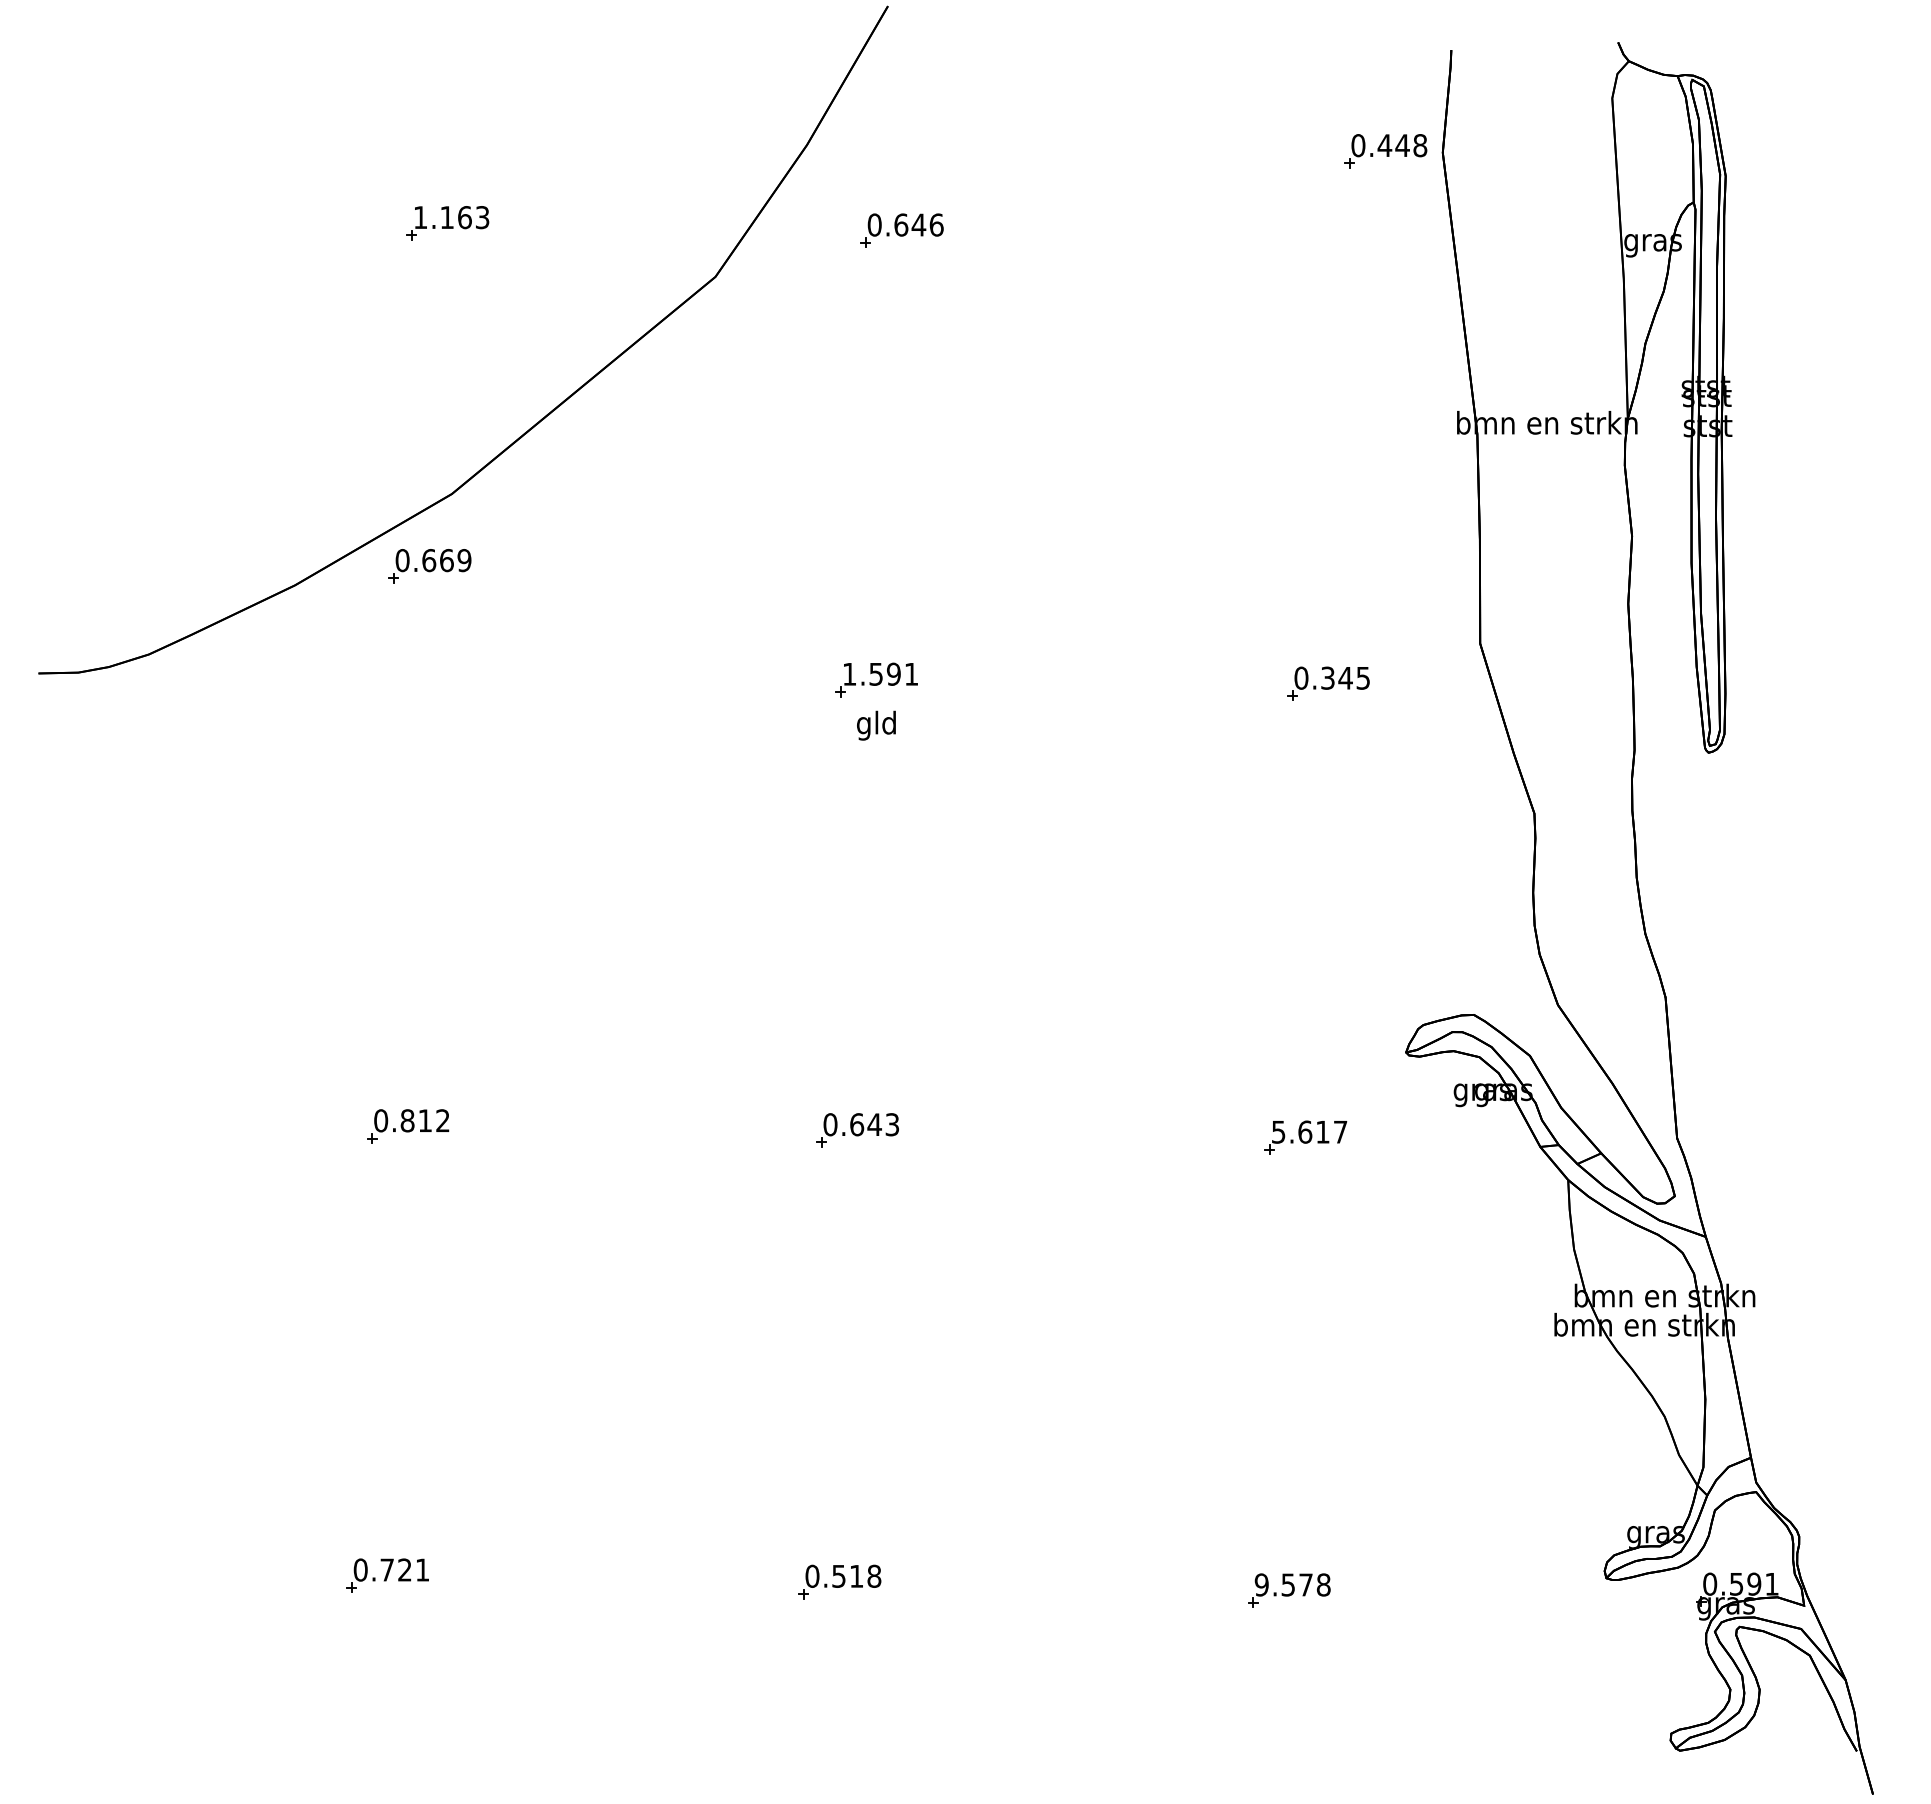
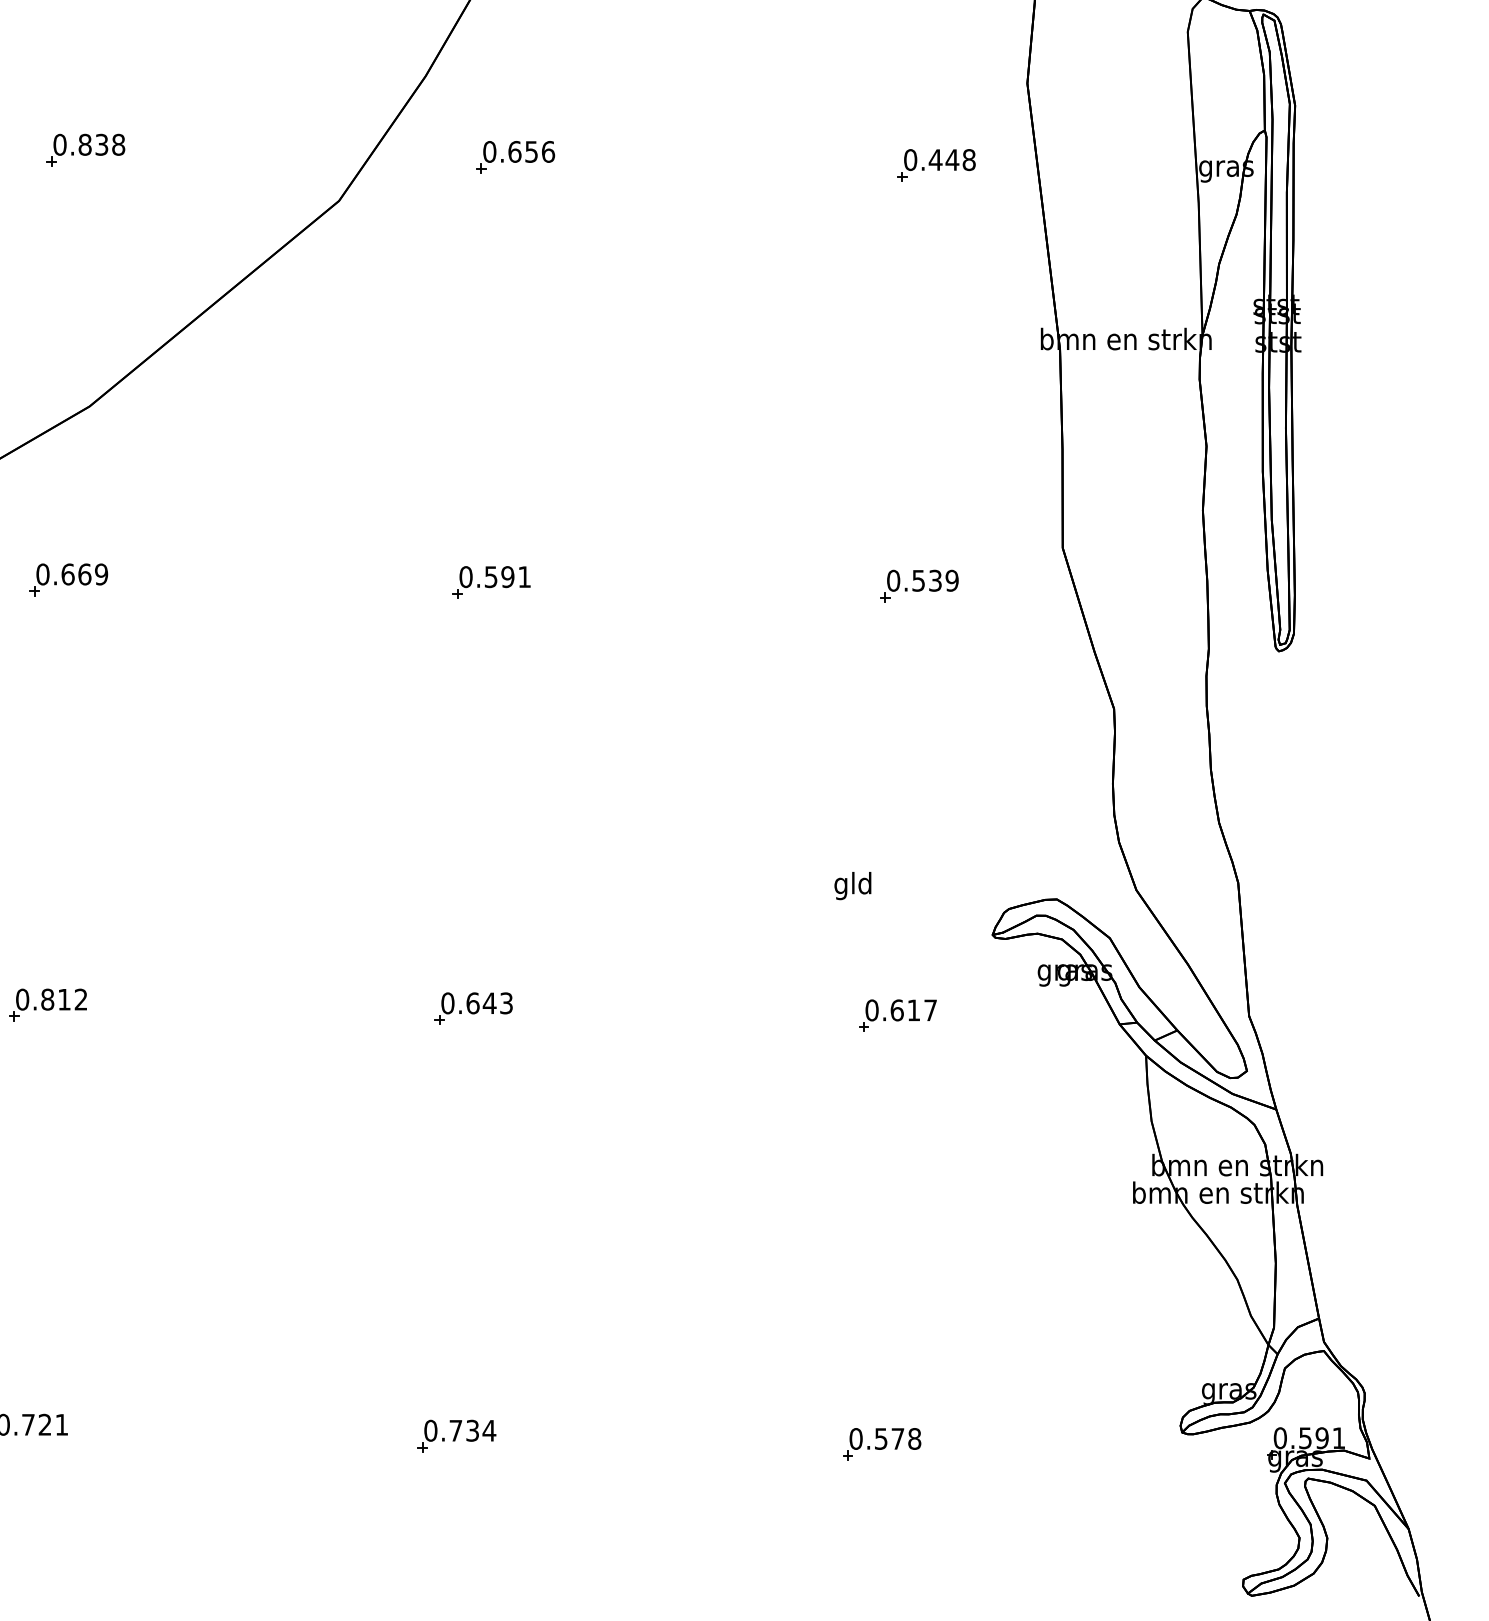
part: (1385, 151) -> (936, 165), moved
text: (451, 217) -> (89, 144), 1.163 -> 0.838
text: (918, 224) -> (531, 151), 0.646 -> 0.656
part: (429, 566) -> (68, 580), moved
text: (849, 673) -> (465, 576), 1.591 -> 0.591
text: (1346, 677) -> (936, 580), 0.345 -> 0.539
text: (876, 725) -> (852, 885), moved
text: (1278, 1131) -> (871, 1009), 5.617 -> 0.617
text: (856, 1575) -> (472, 1429), 0.518 -> 0.734
text: (1261, 1584) -> (855, 1438), 9.578 -> 0.578

